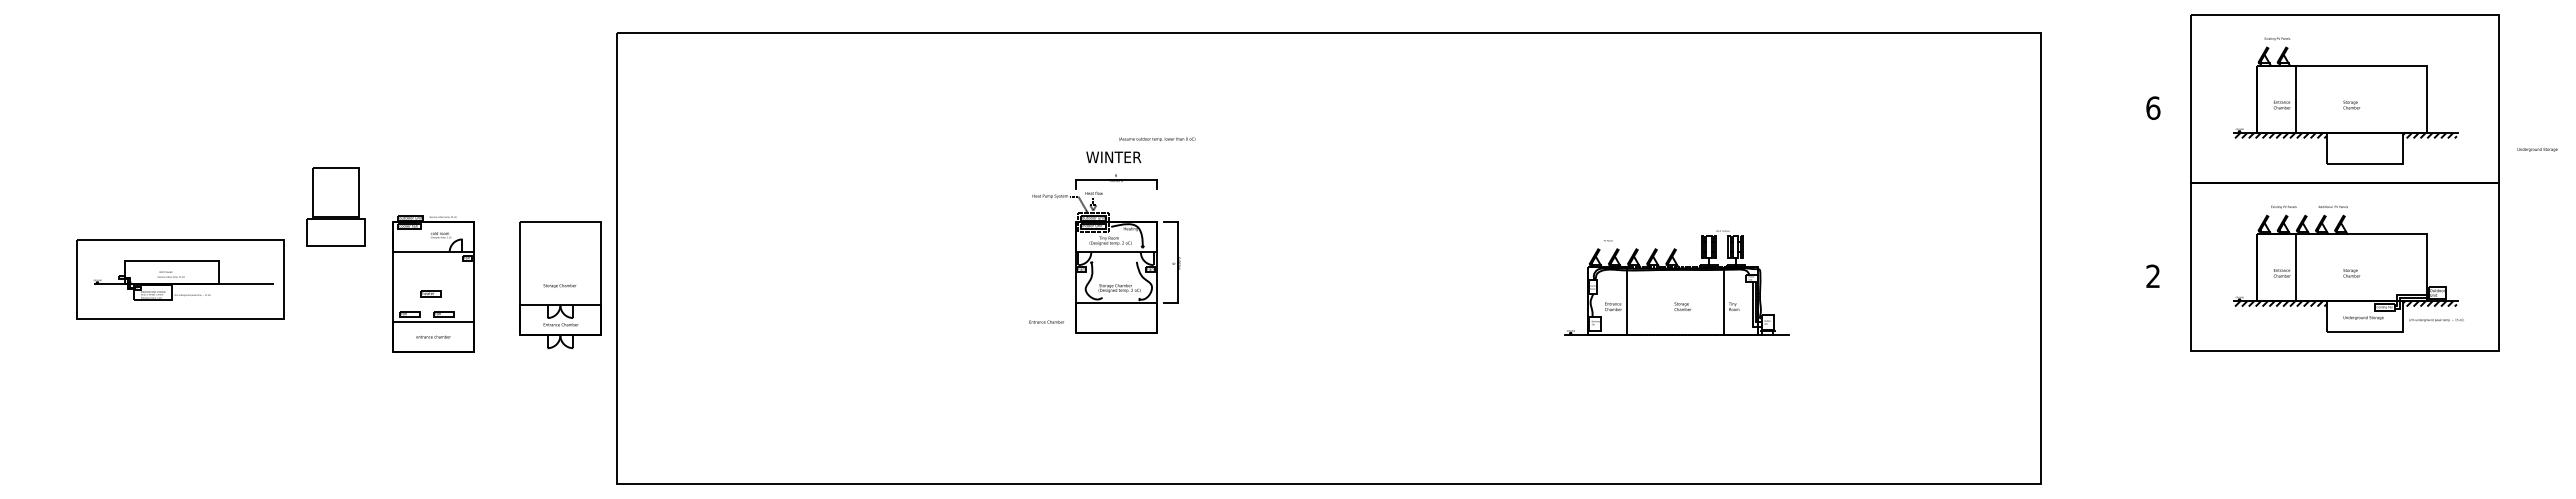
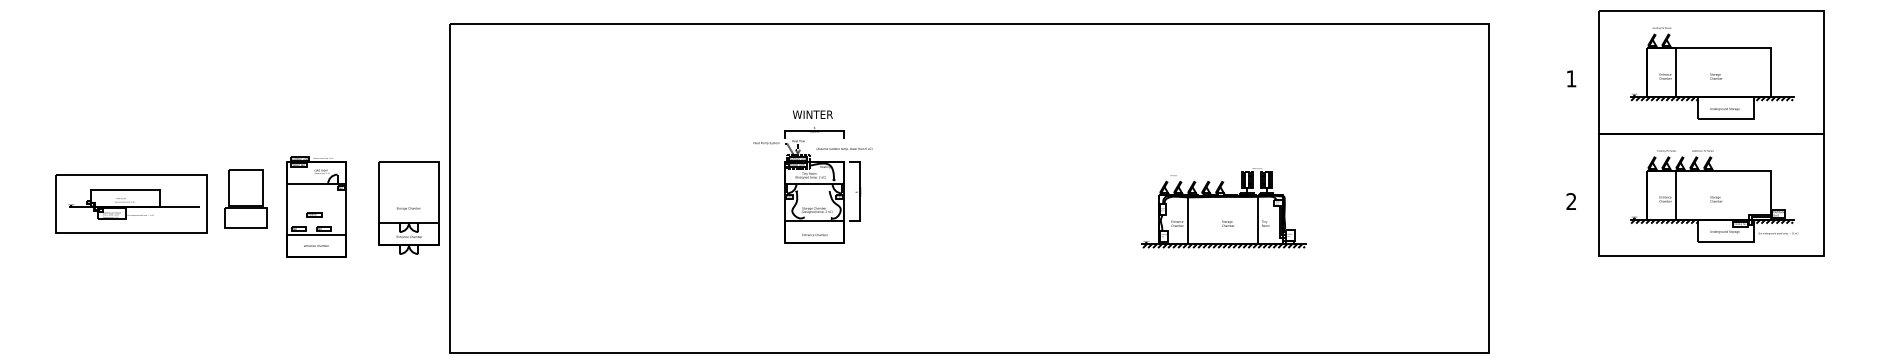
text: (2153, 107) -> (1571, 78), 6 -> 1
text: (1157, 139) -> (844, 149), moved
text: (2537, 149) -> (1724, 109), moved
part: (335, 206) -> (245, 198), moved
text: (1046, 321) -> (814, 234), moved
hatch: (1677, 337) -> (1224, 246), added

